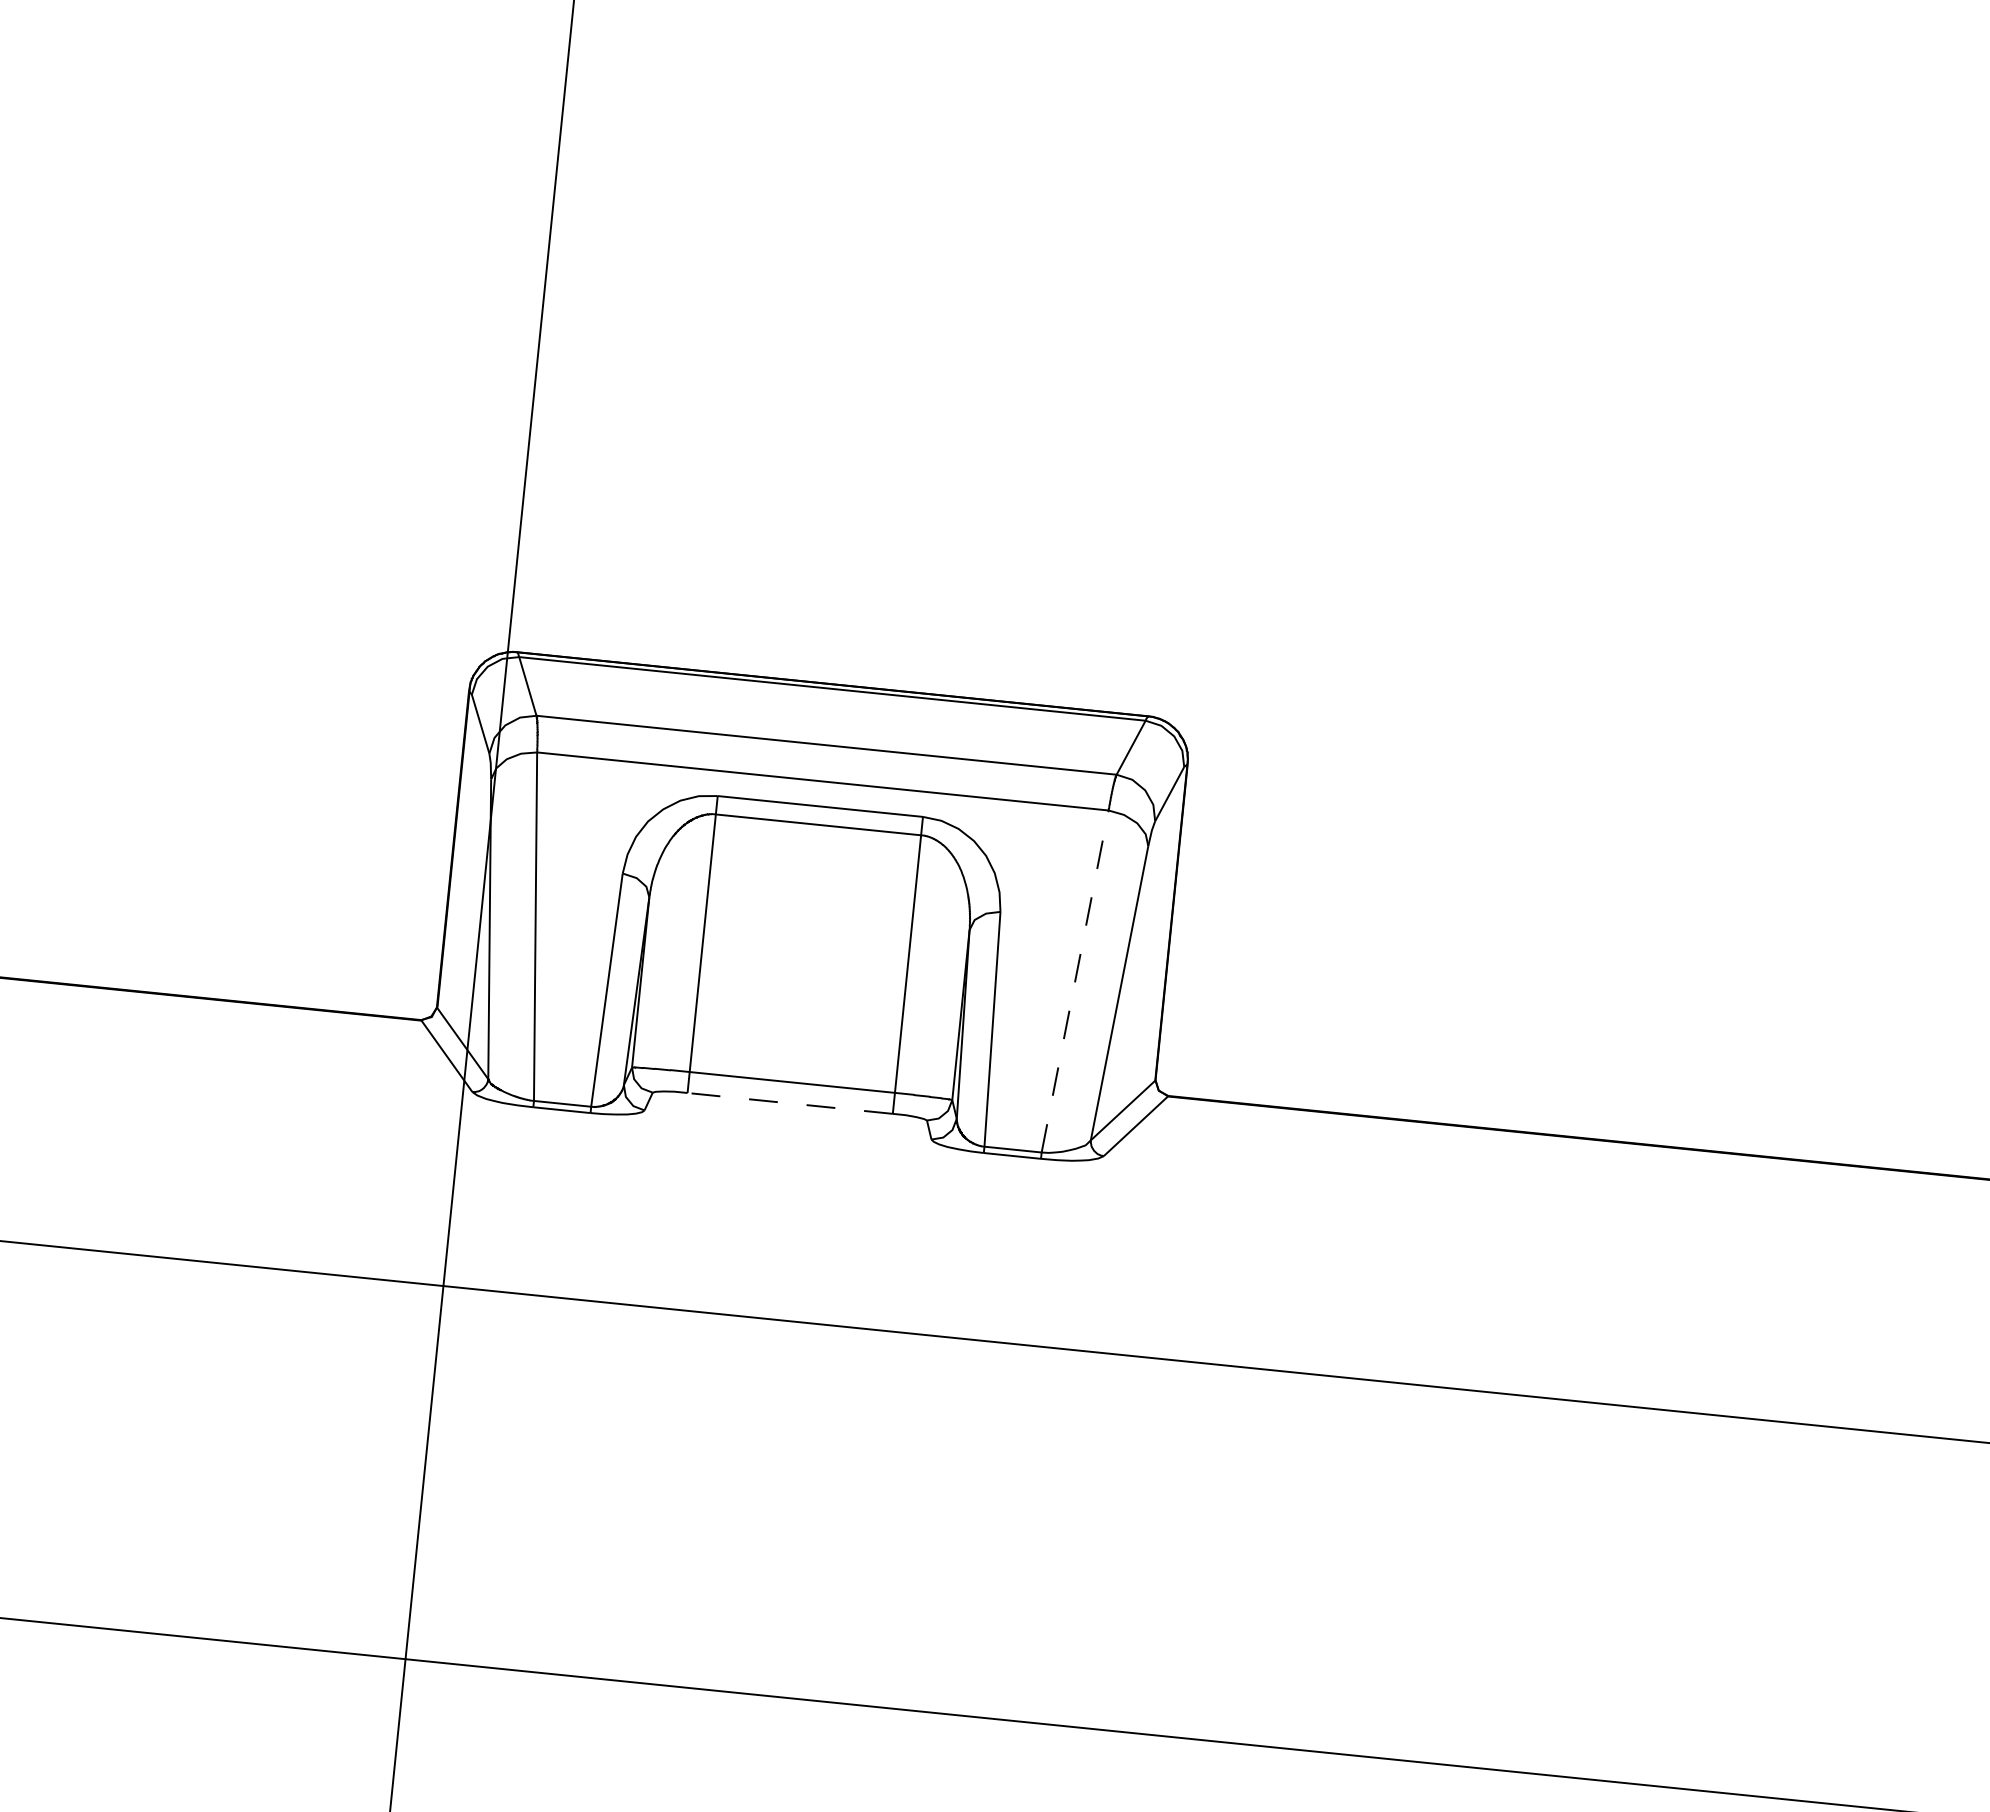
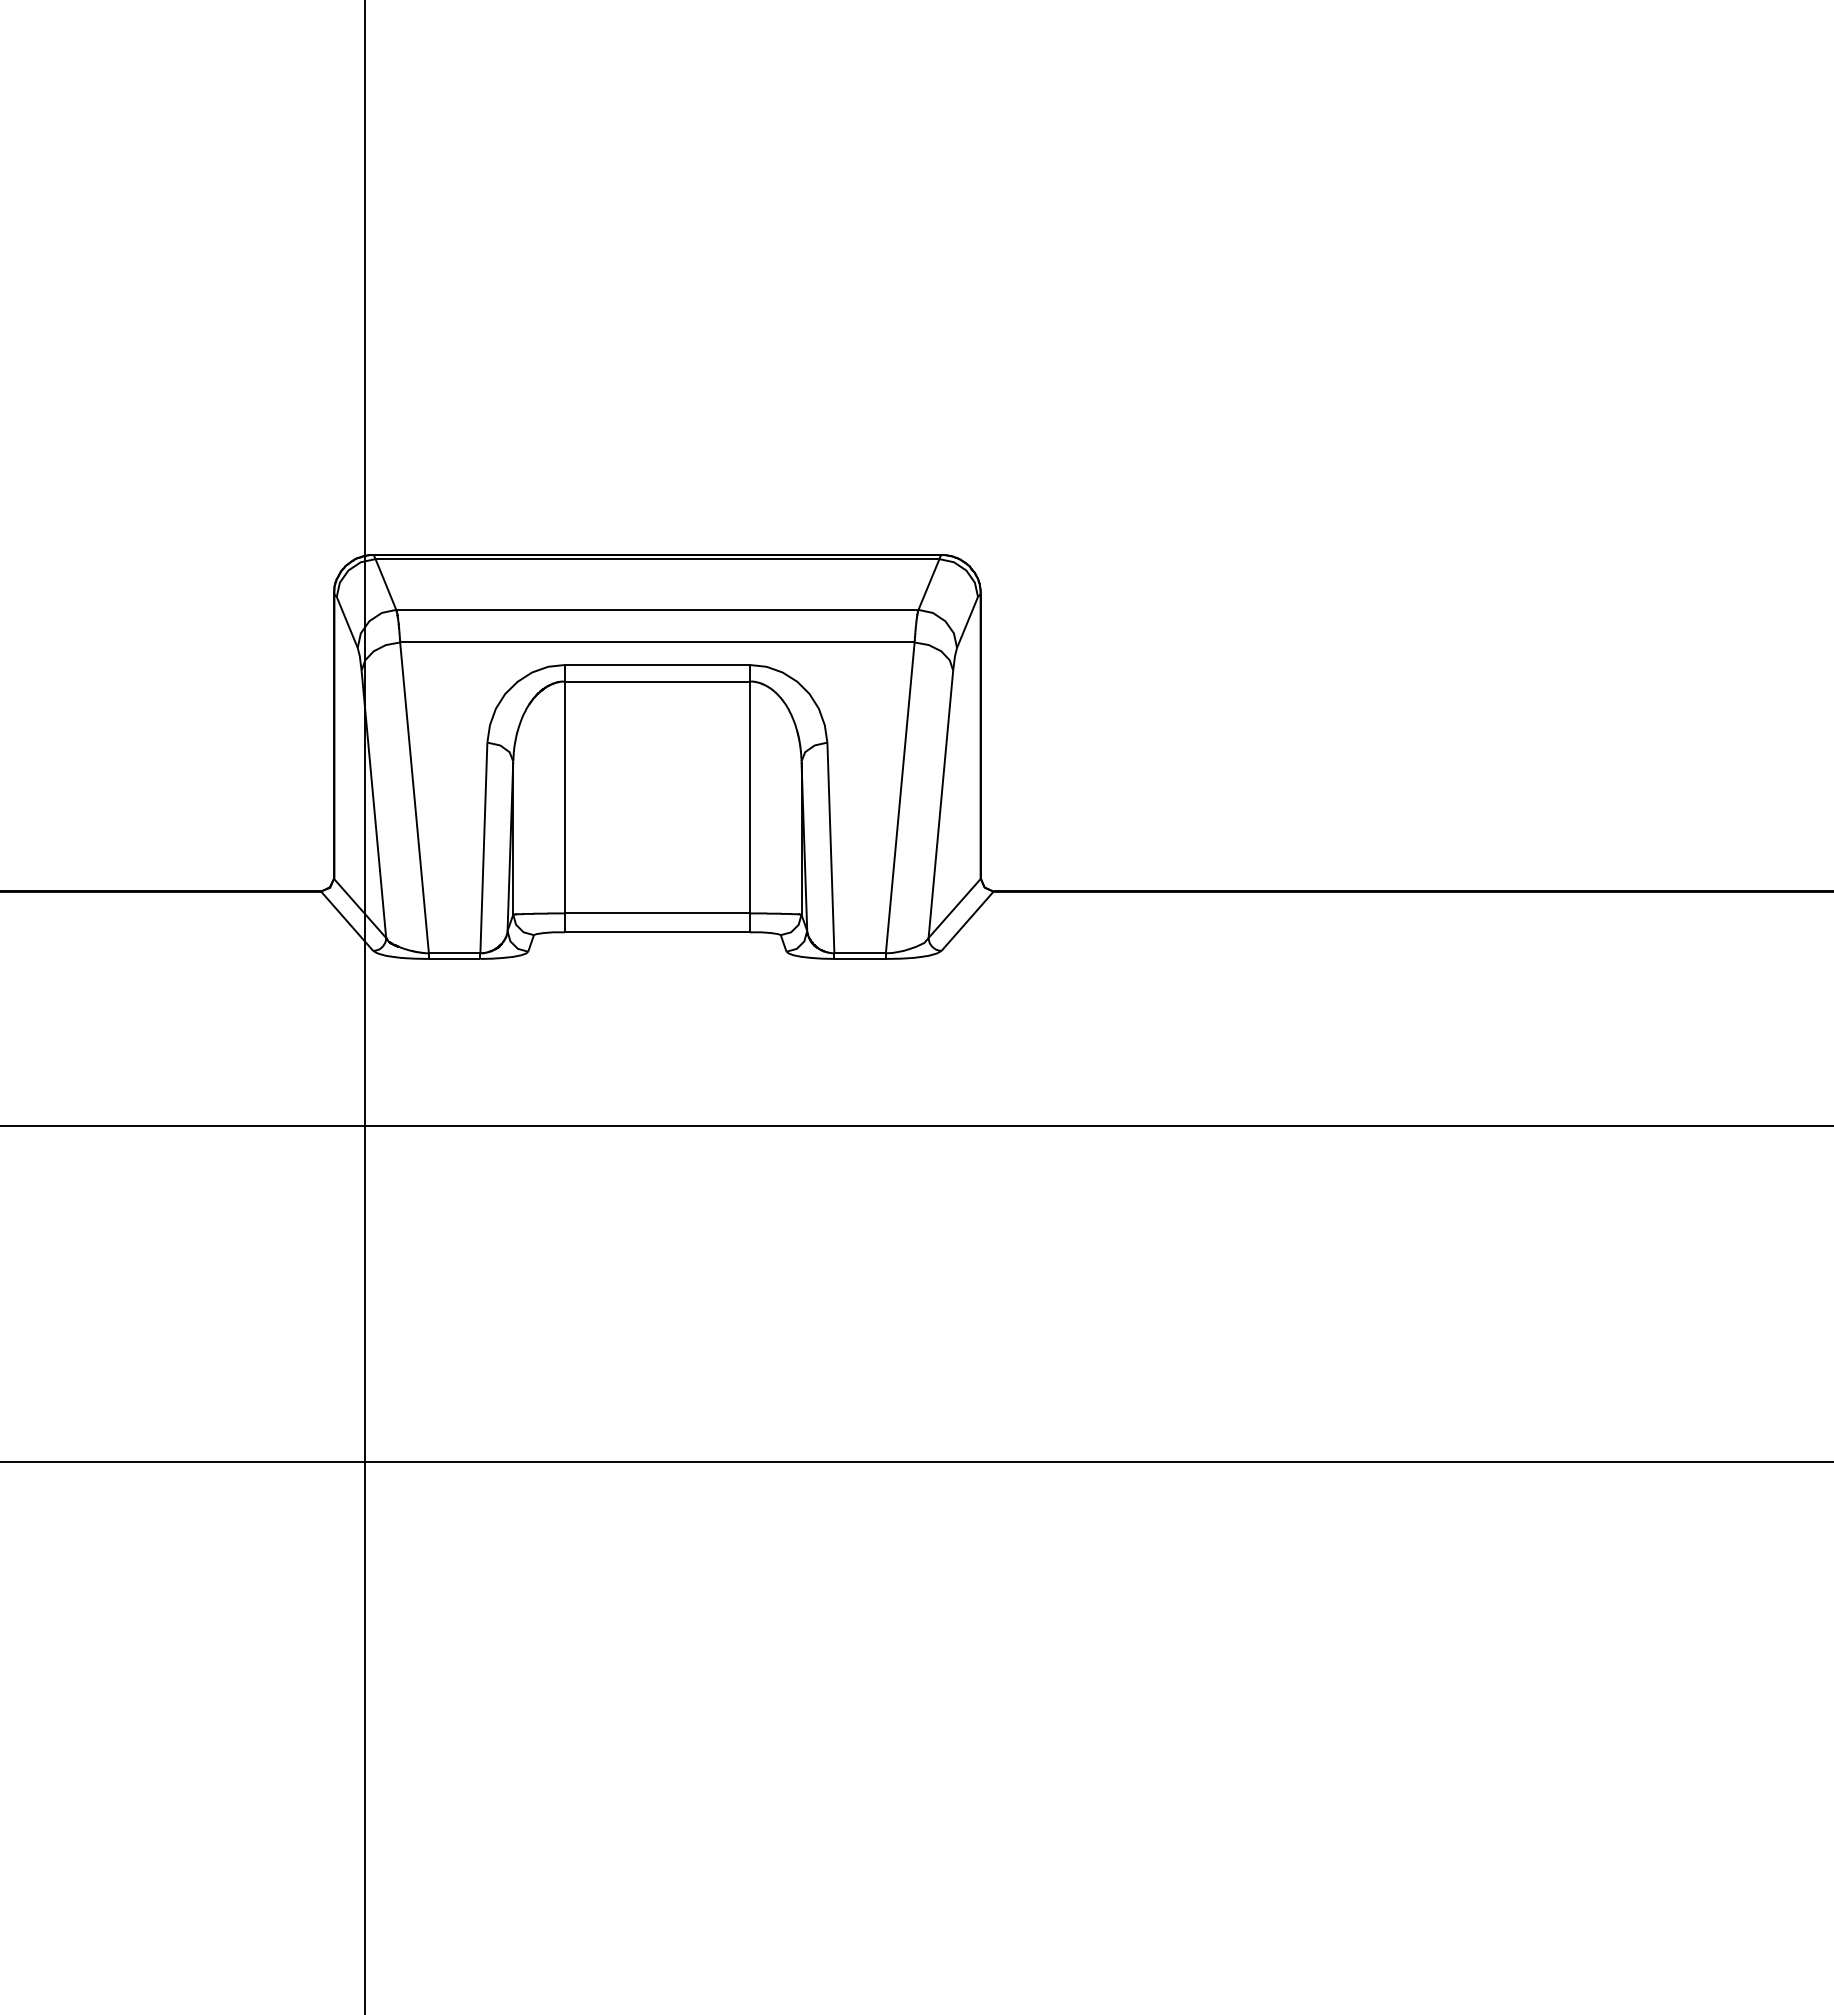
line: (1075, 981) -> (900, 797), dashed -> solid
line: (789, 1103) -> (656, 932), dashed -> solid

